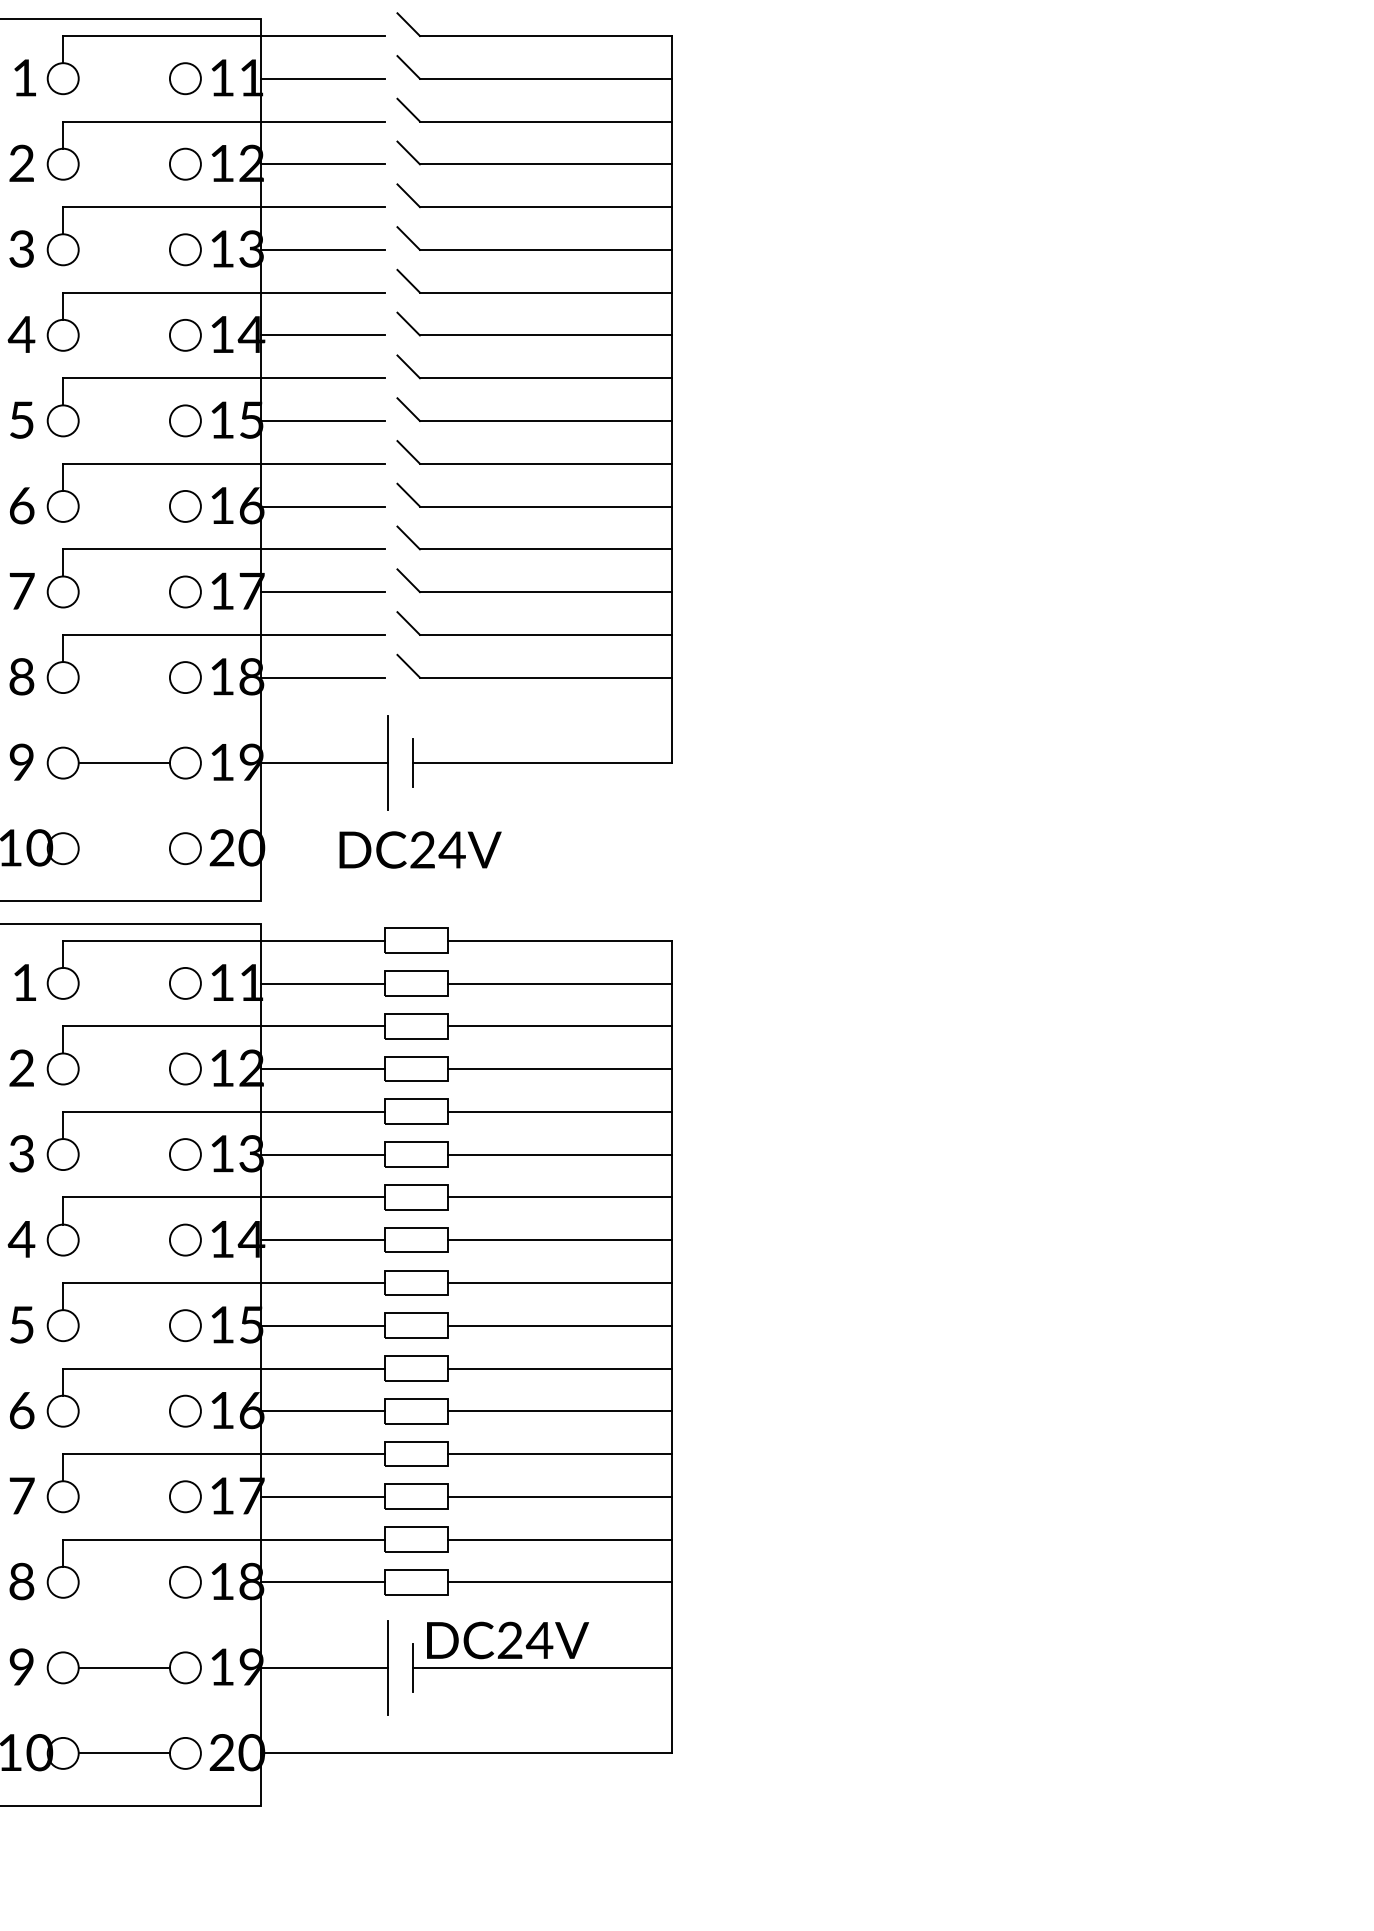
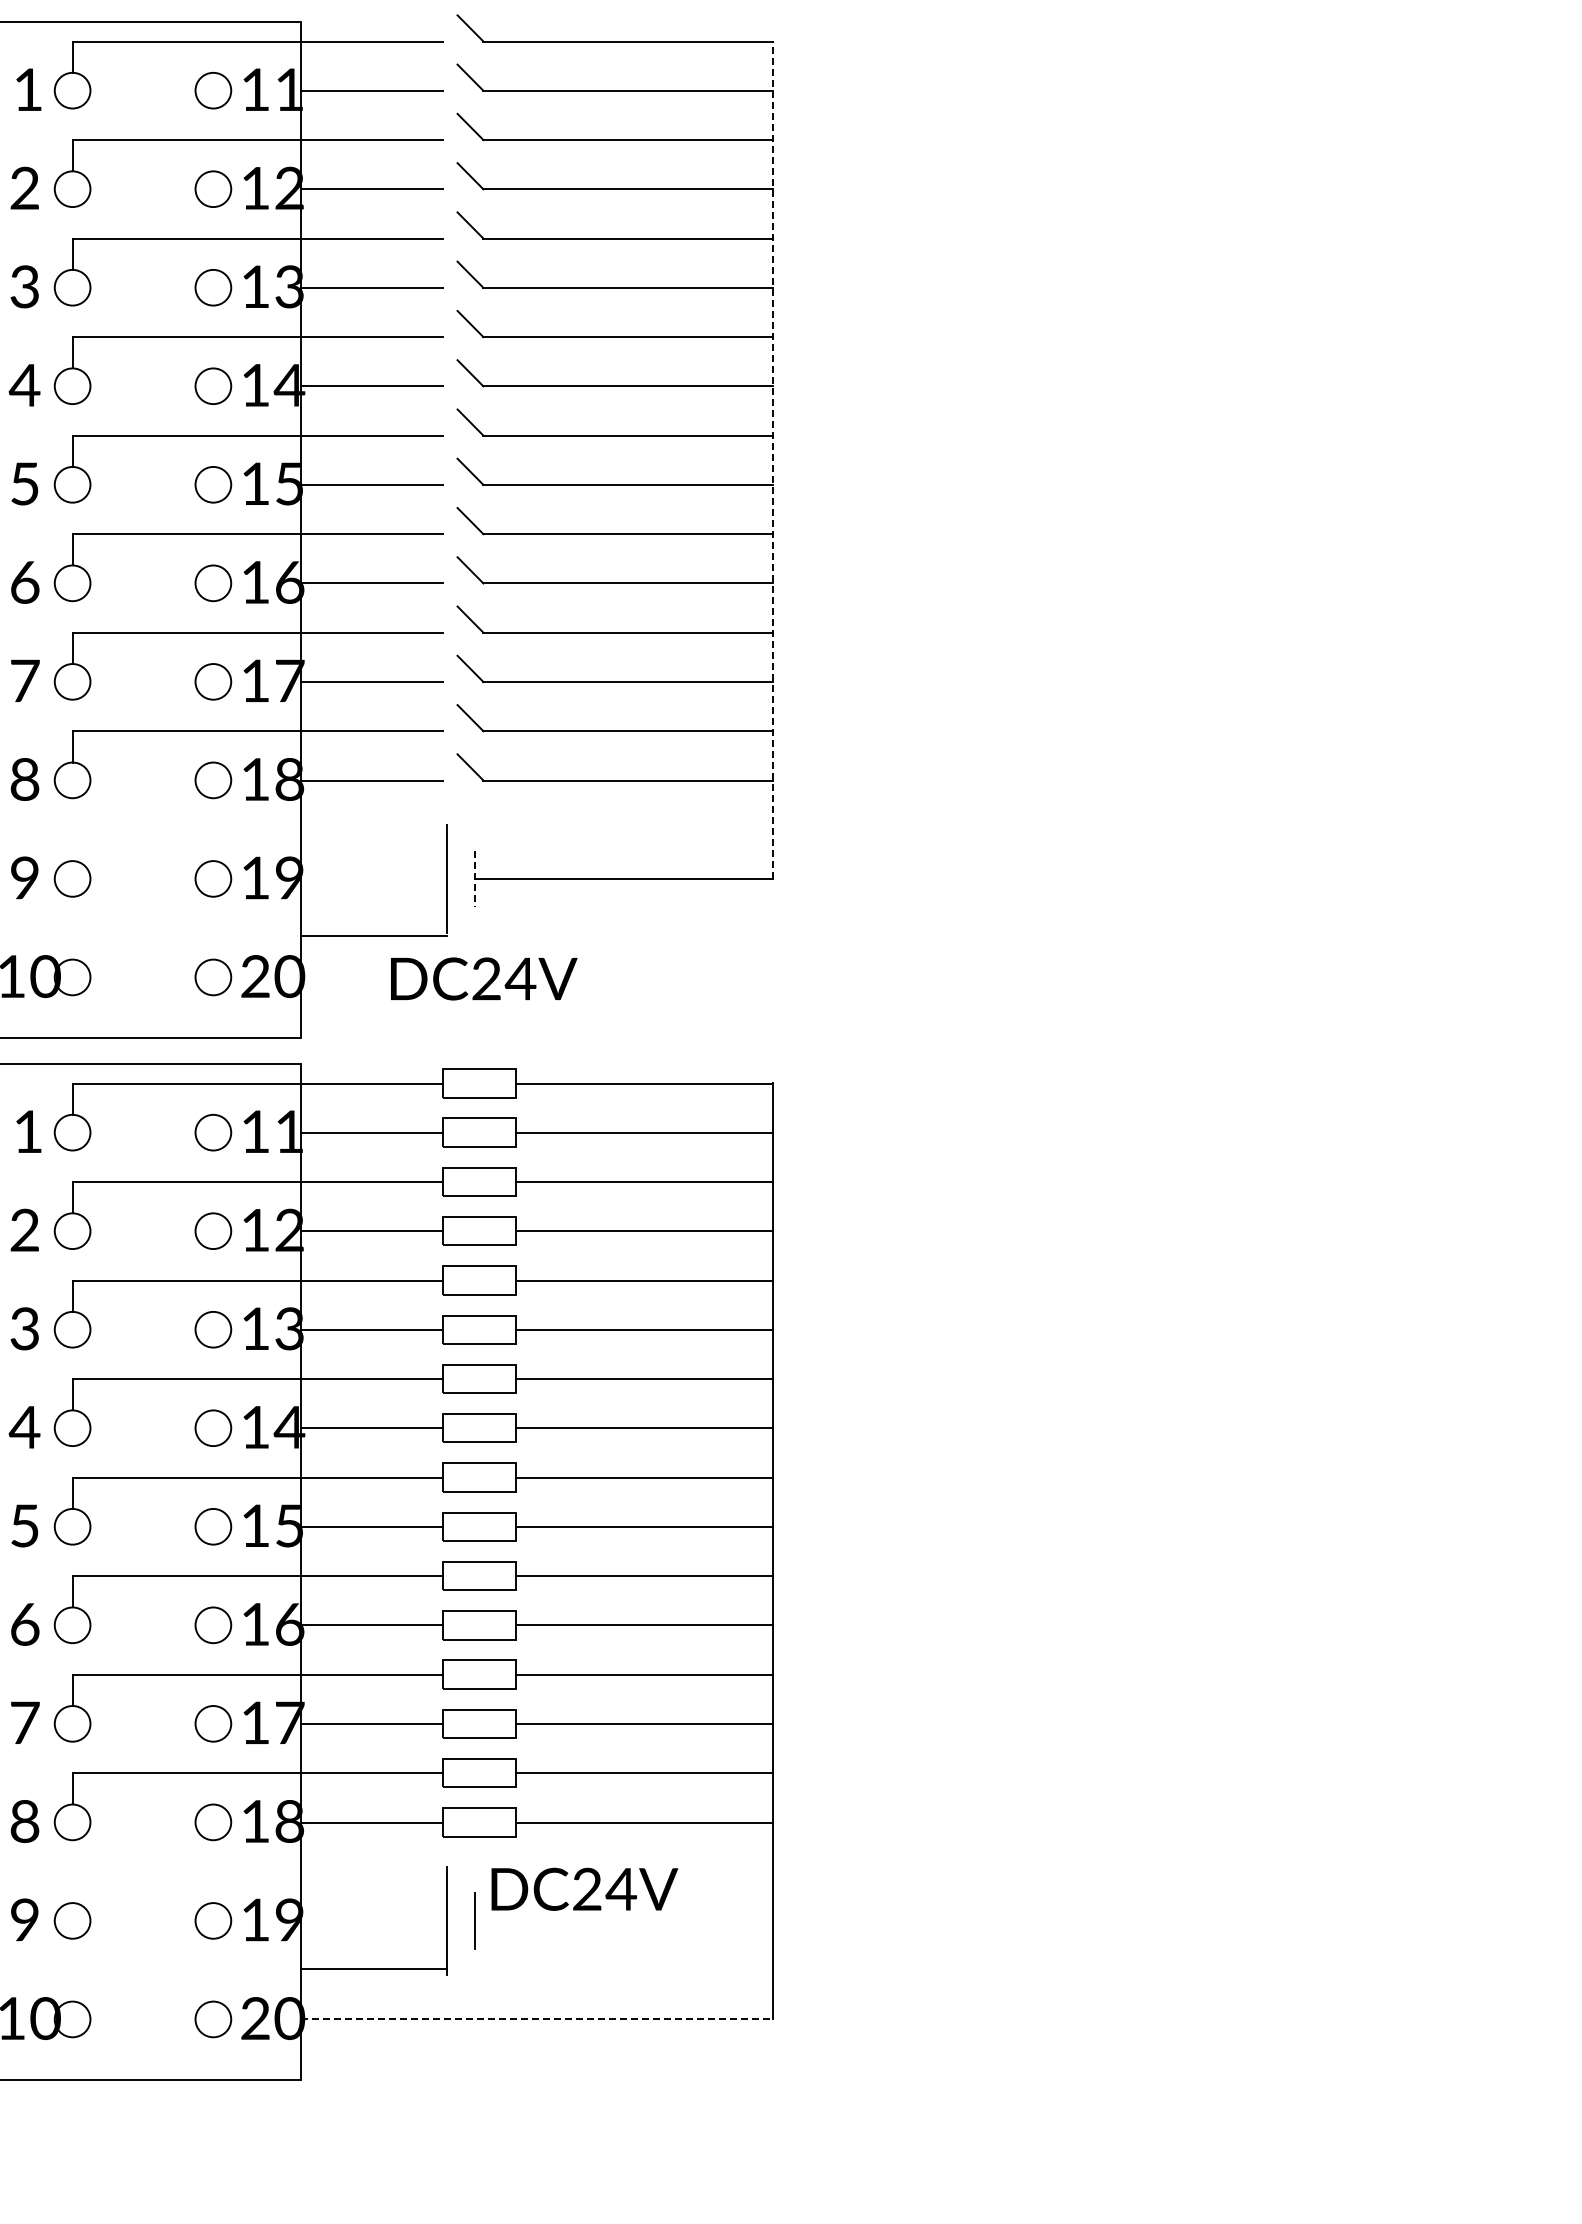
line: (671, 399) -> (773, 460), solid -> dashed
line: (123, 762) -> (142, 878), removed
line: (324, 762) -> (373, 935), moved
line: (413, 762) -> (475, 878), solid -> dashed
line: (123, 1667) -> (142, 1920), removed
line: (324, 1667) -> (373, 1968), moved
line: (542, 1667) -> (624, 1920), removed
line: (123, 1753) -> (142, 2019), removed
line: (466, 1753) -> (537, 2019), solid -> dashed

